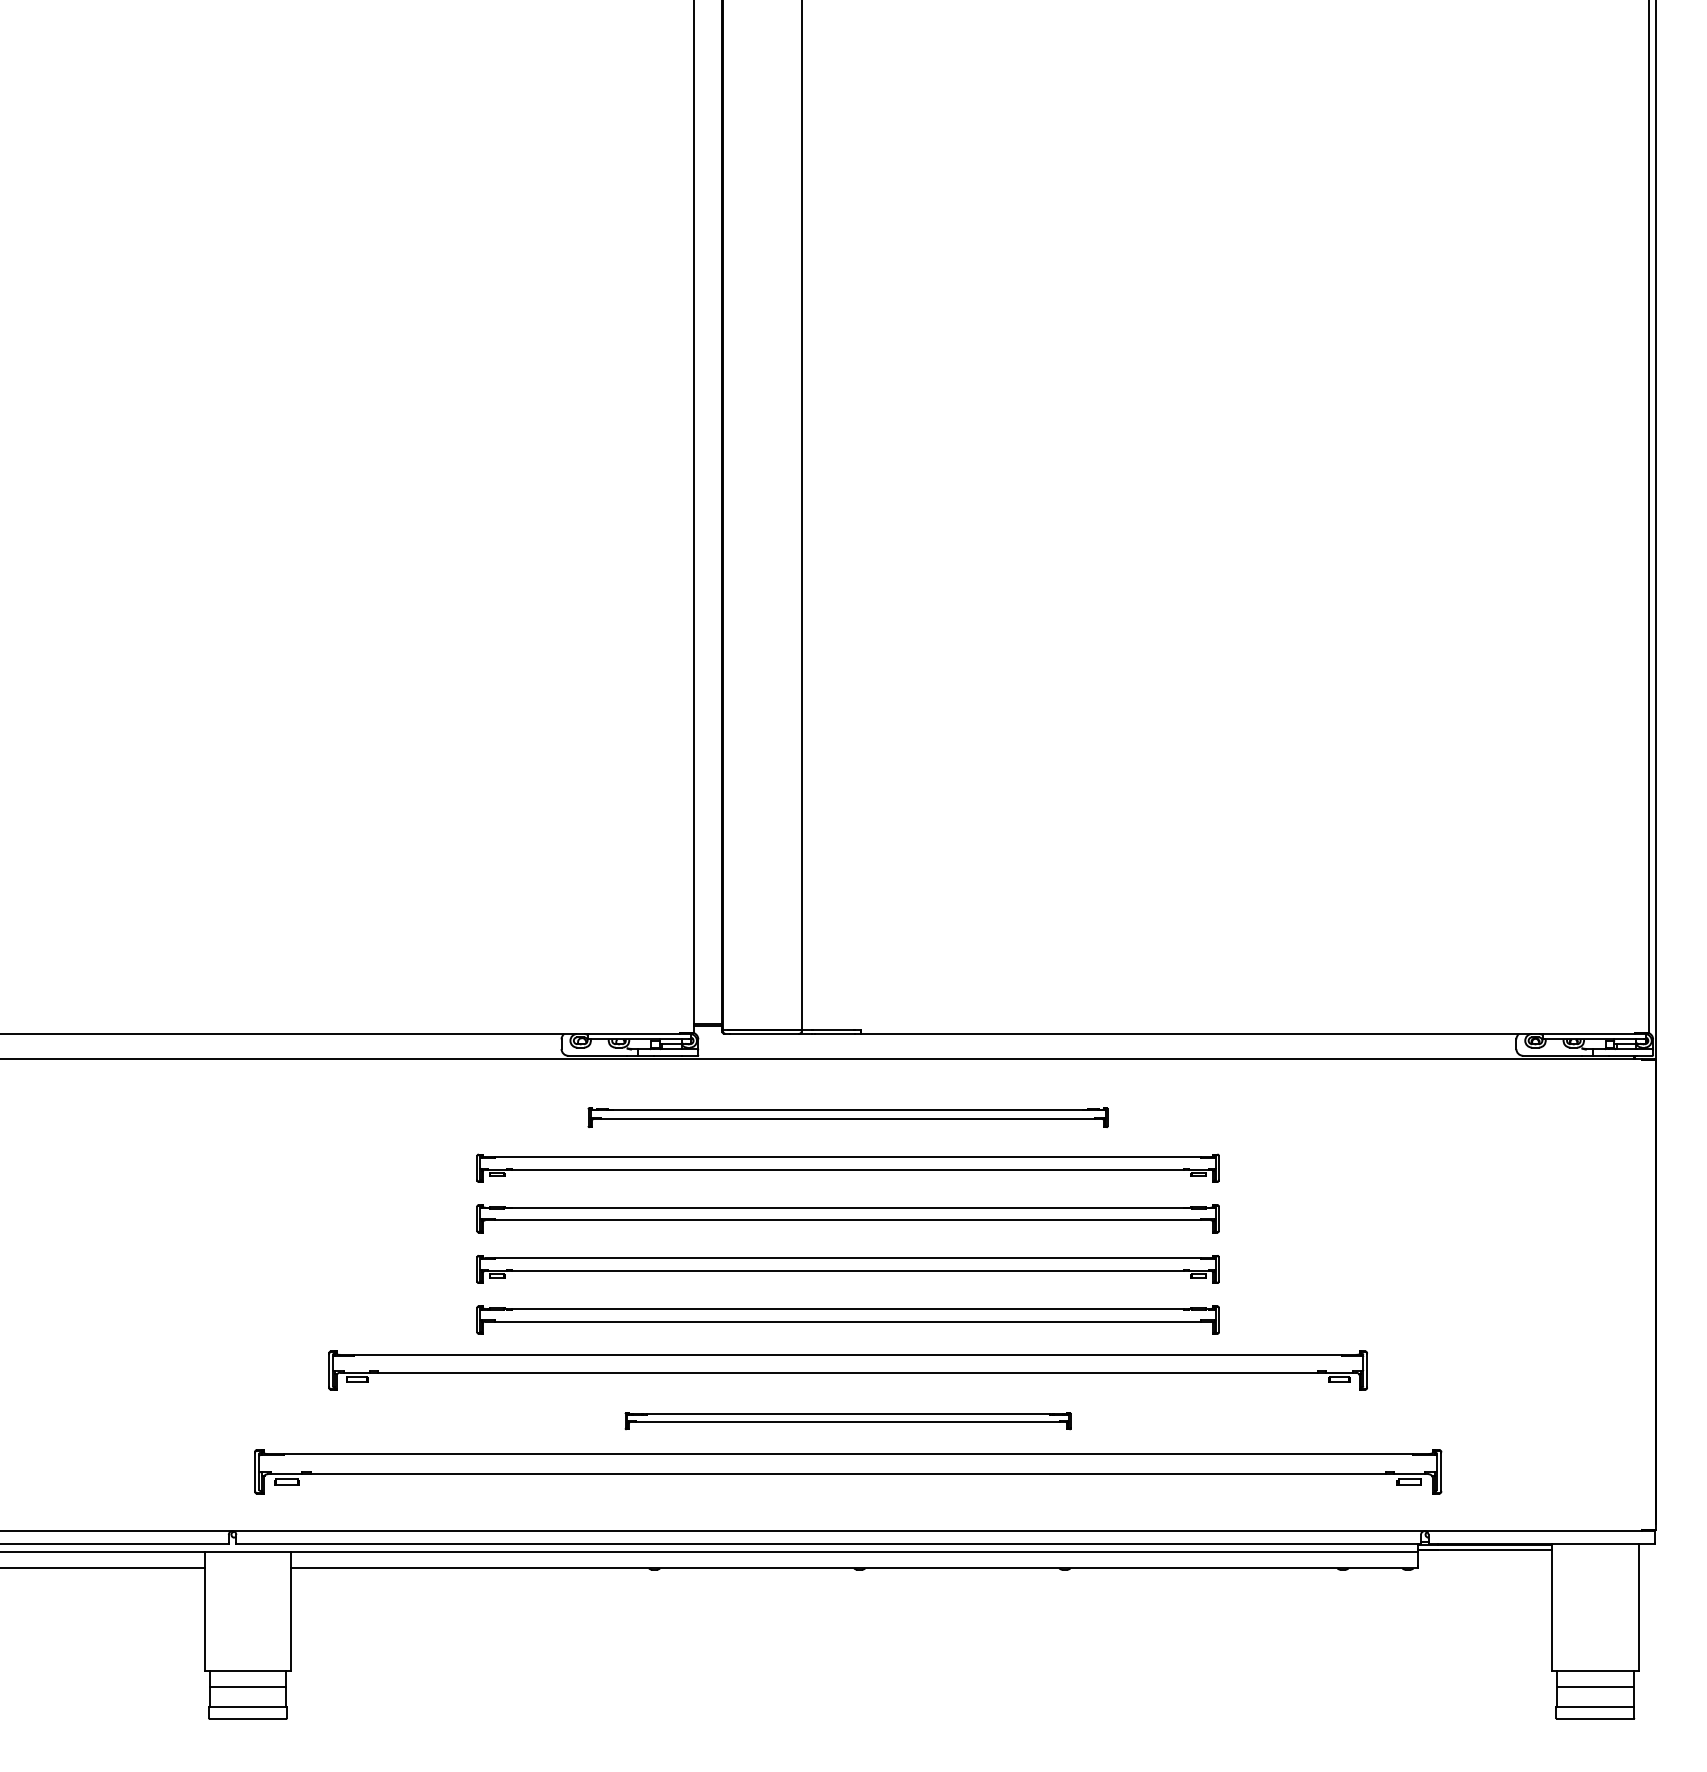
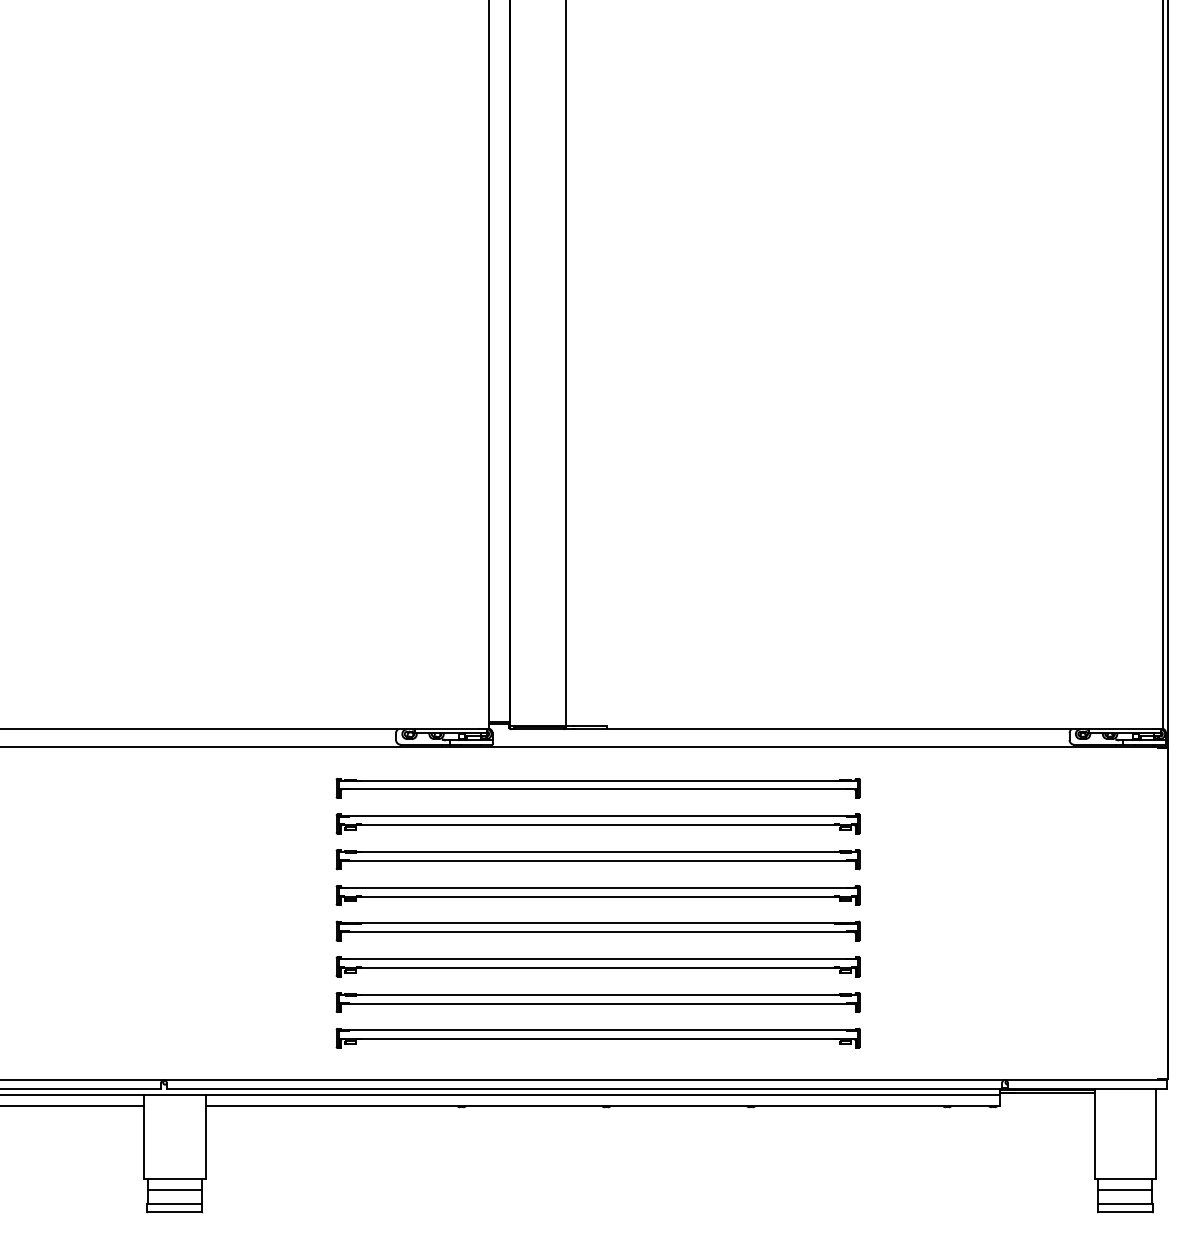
part: (847, 1117) -> (597, 788), size x1.43
part: (847, 1370) -> (597, 966), size x0.71
part: (847, 1420) -> (597, 1002), size x1.67
part: (847, 1471) -> (597, 1038), size x0.62

